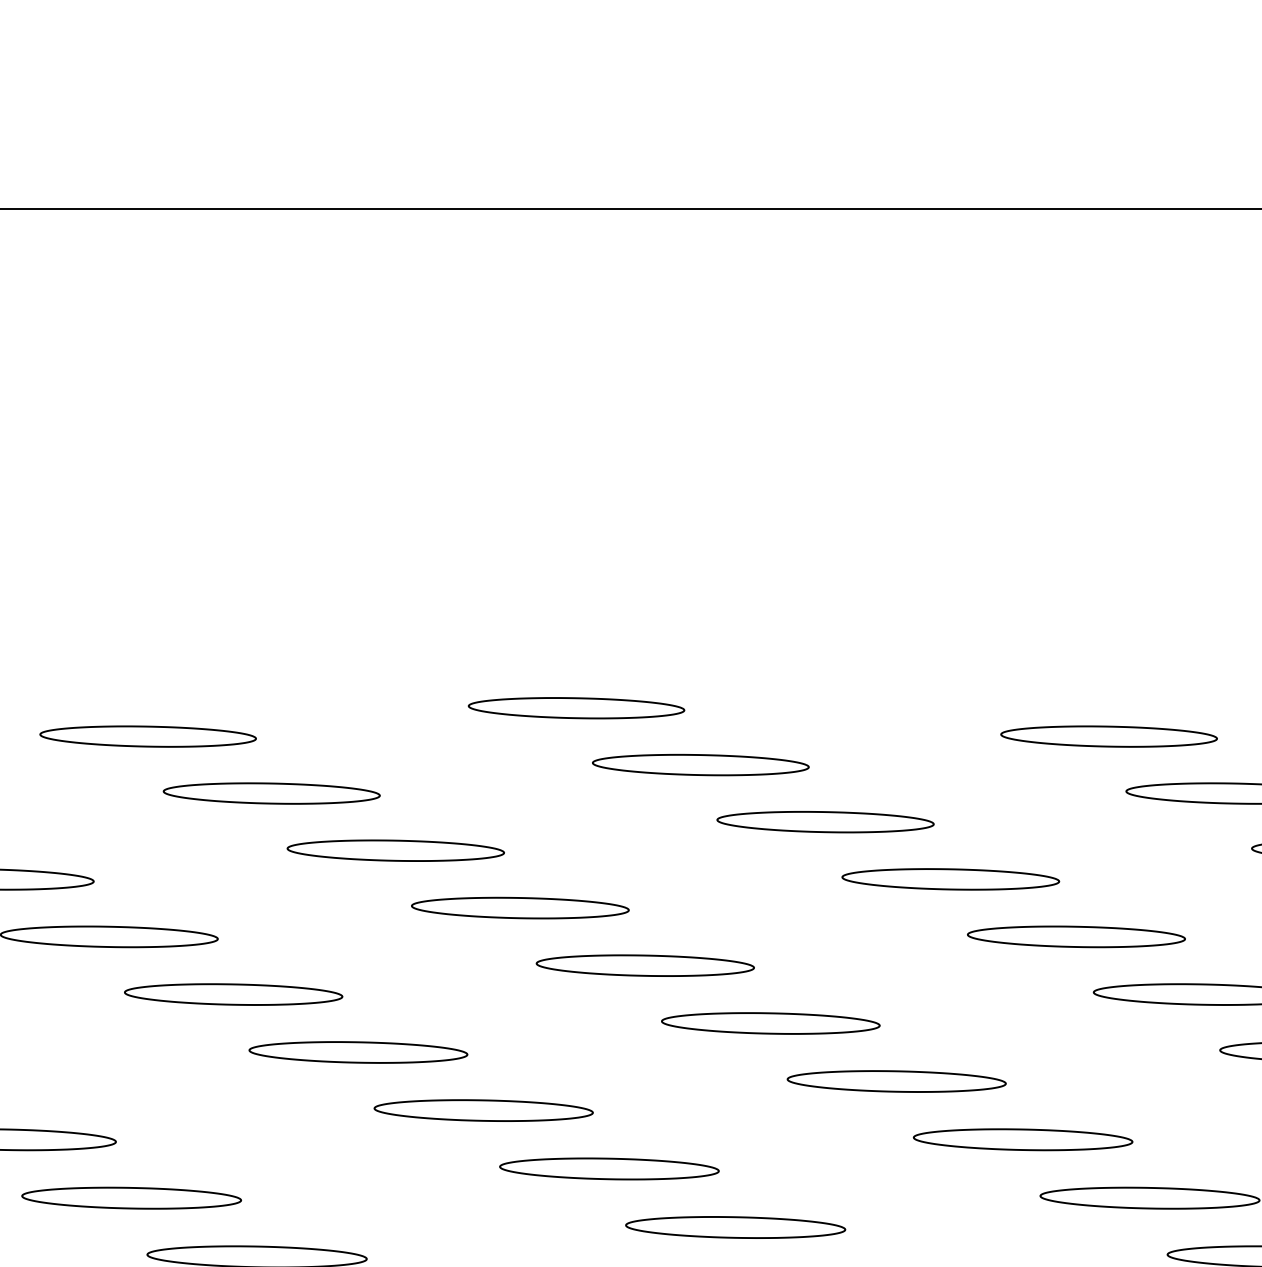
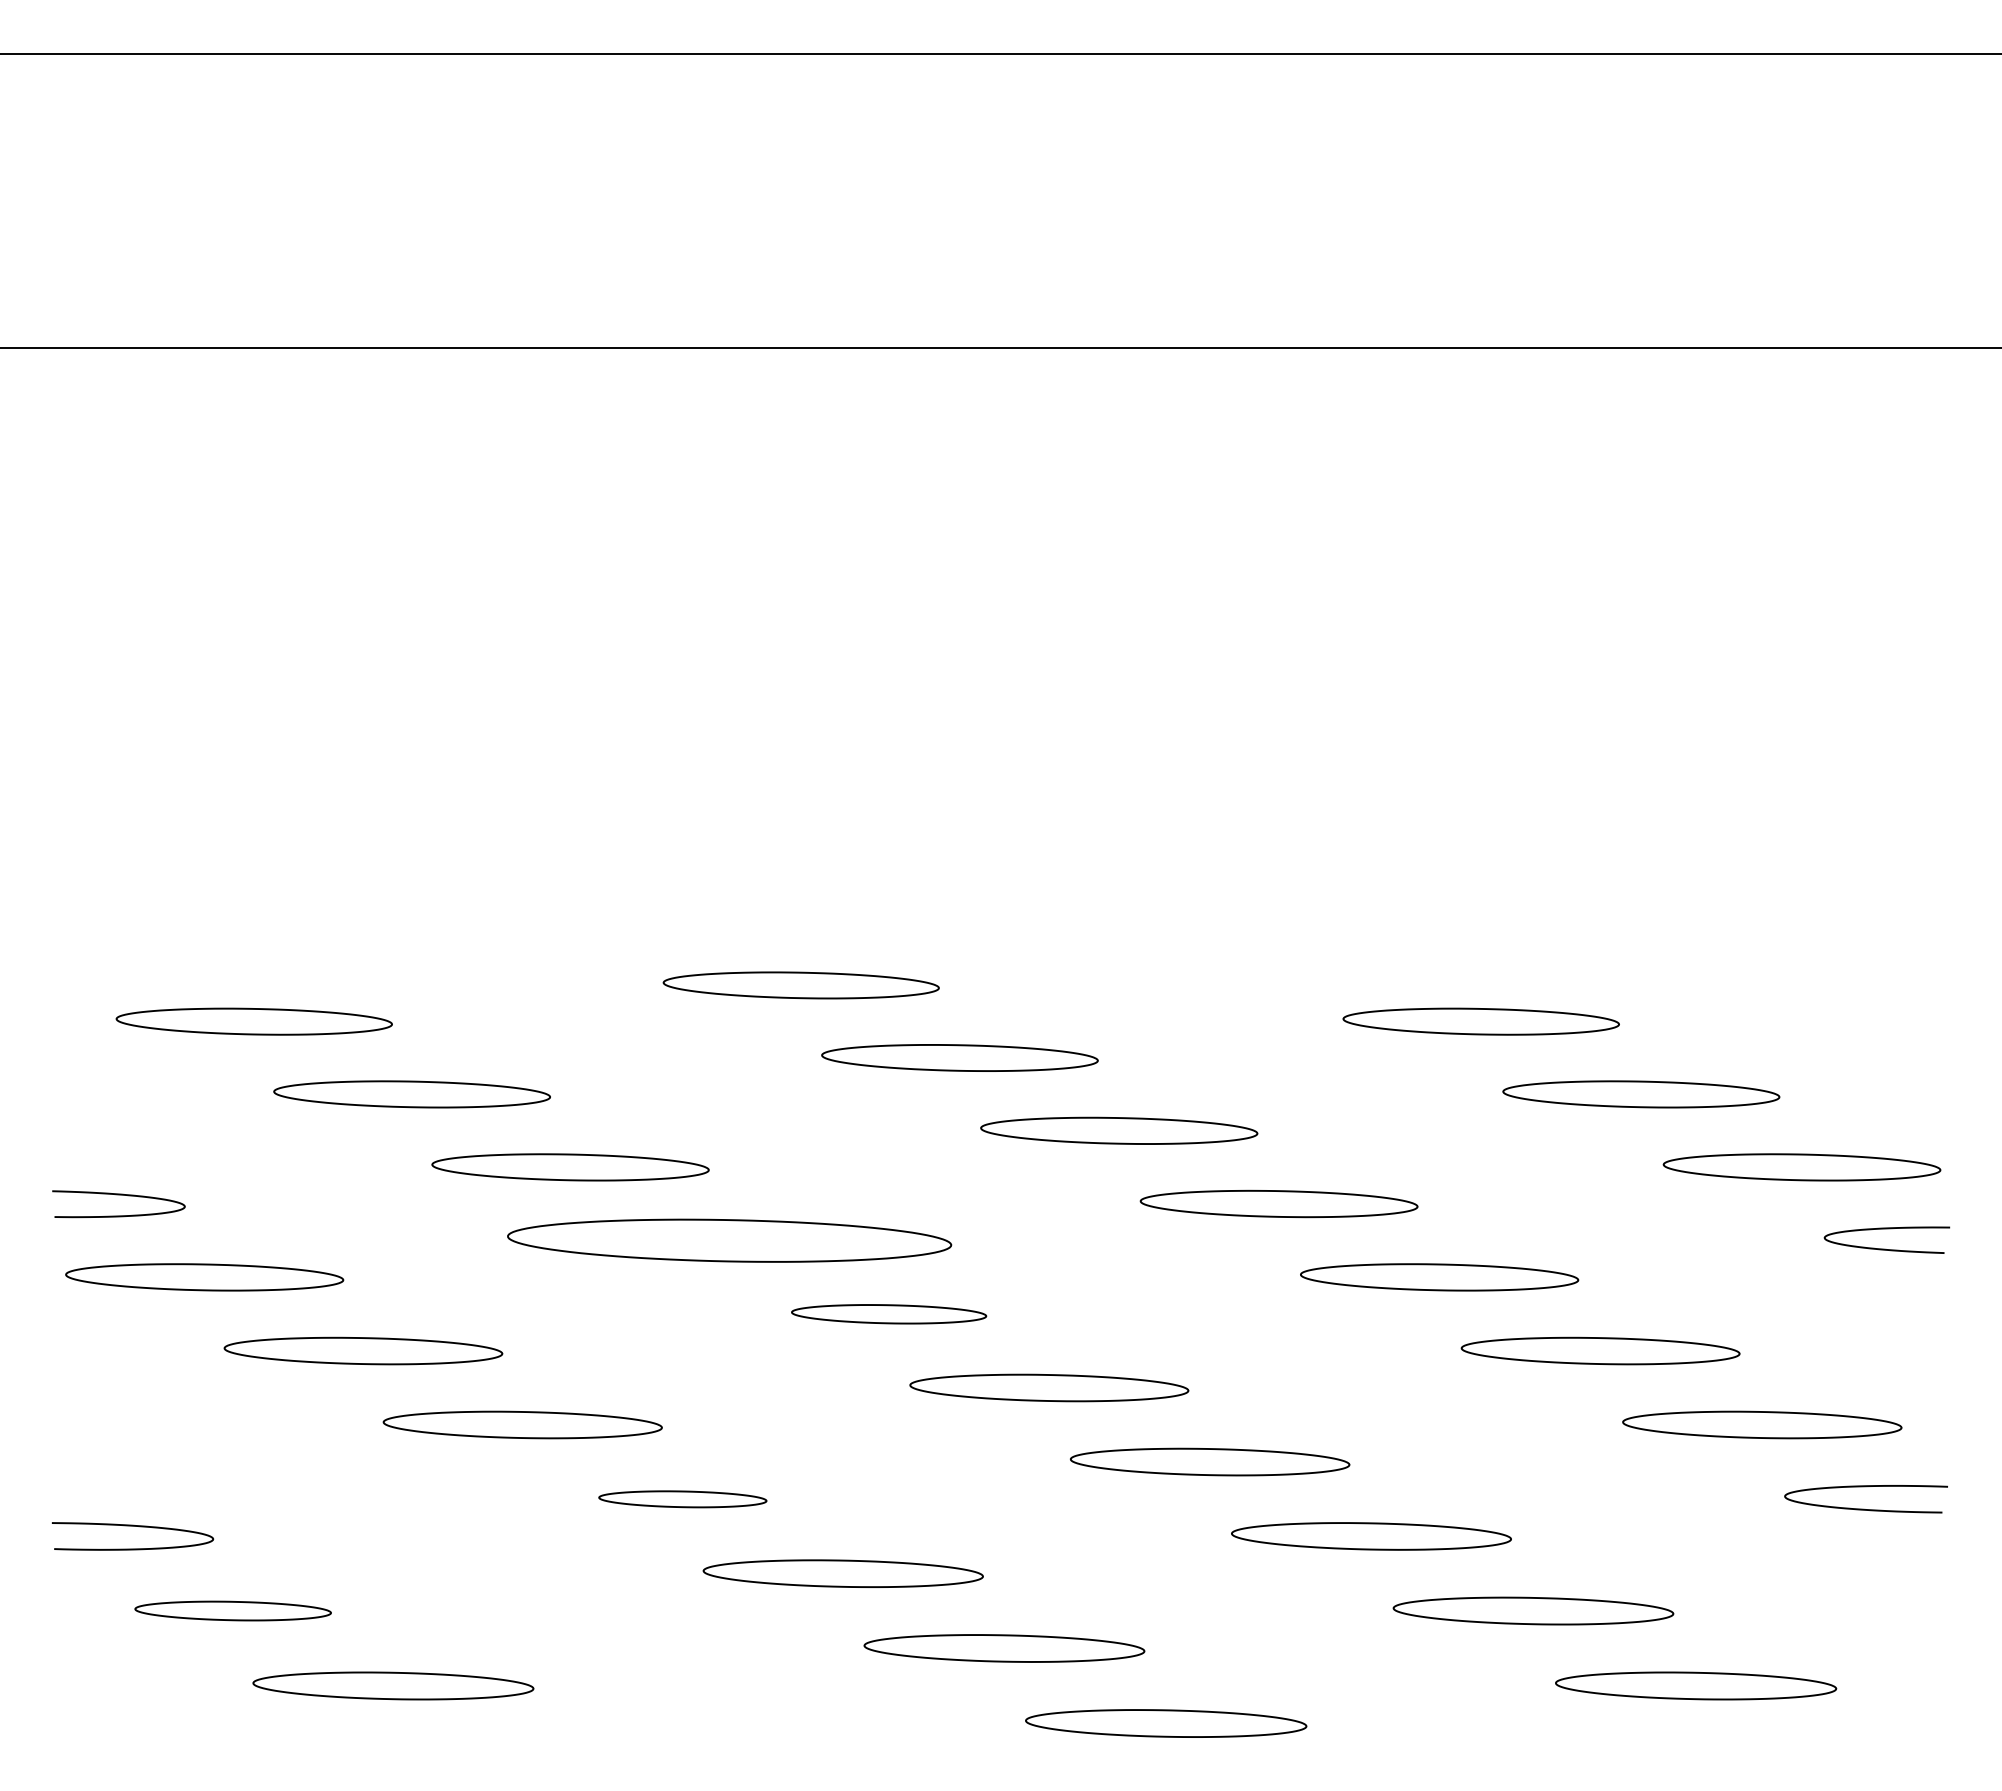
part: (520, 907) -> (729, 1240), size x1.6
part: (644, 965) -> (888, 1314), size x0.7
part: (483, 1110) -> (682, 1499), size x0.6
part: (131, 1197) -> (232, 1610), size x0.7

